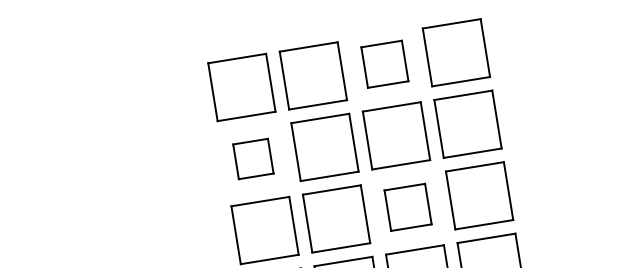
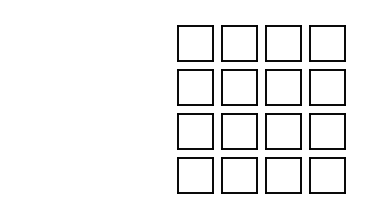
part: (384, 64) -> (283, 43), size x1.43
part: (253, 159) -> (195, 87), size x1.67
part: (408, 207) -> (283, 131), size x1.43

